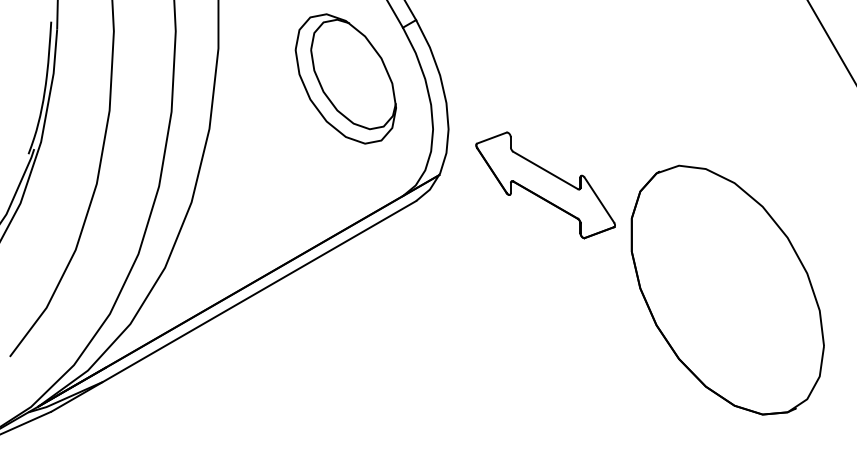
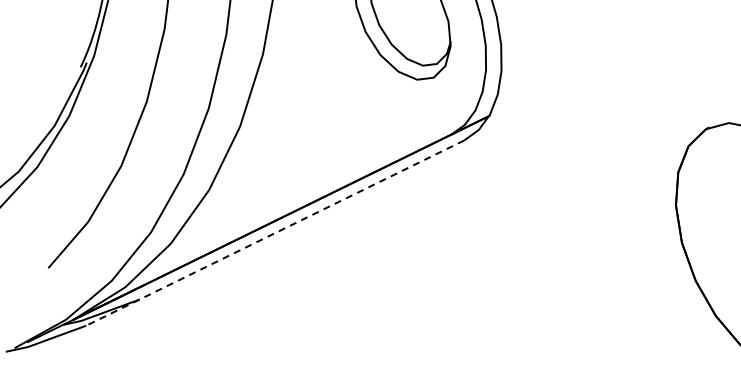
part: (545, 185) -> (594, 133), removed
line: (233, 306) -> (274, 233), solid -> dashed

